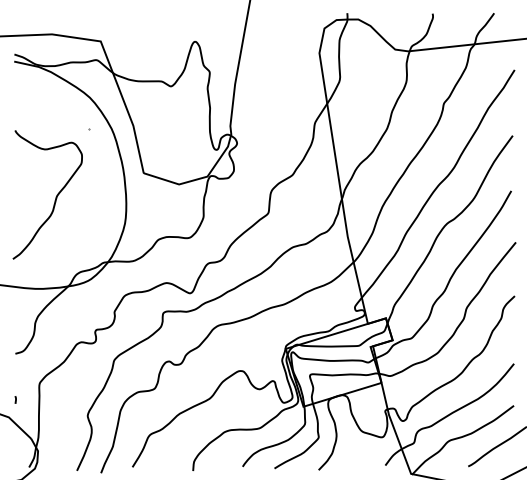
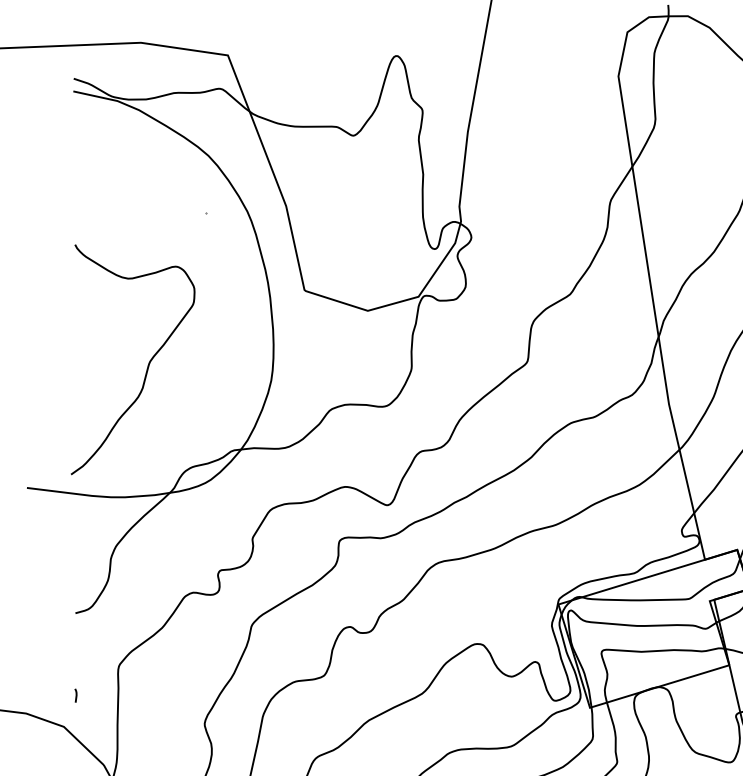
curve: (55, 197) -> (147, 364), moved

